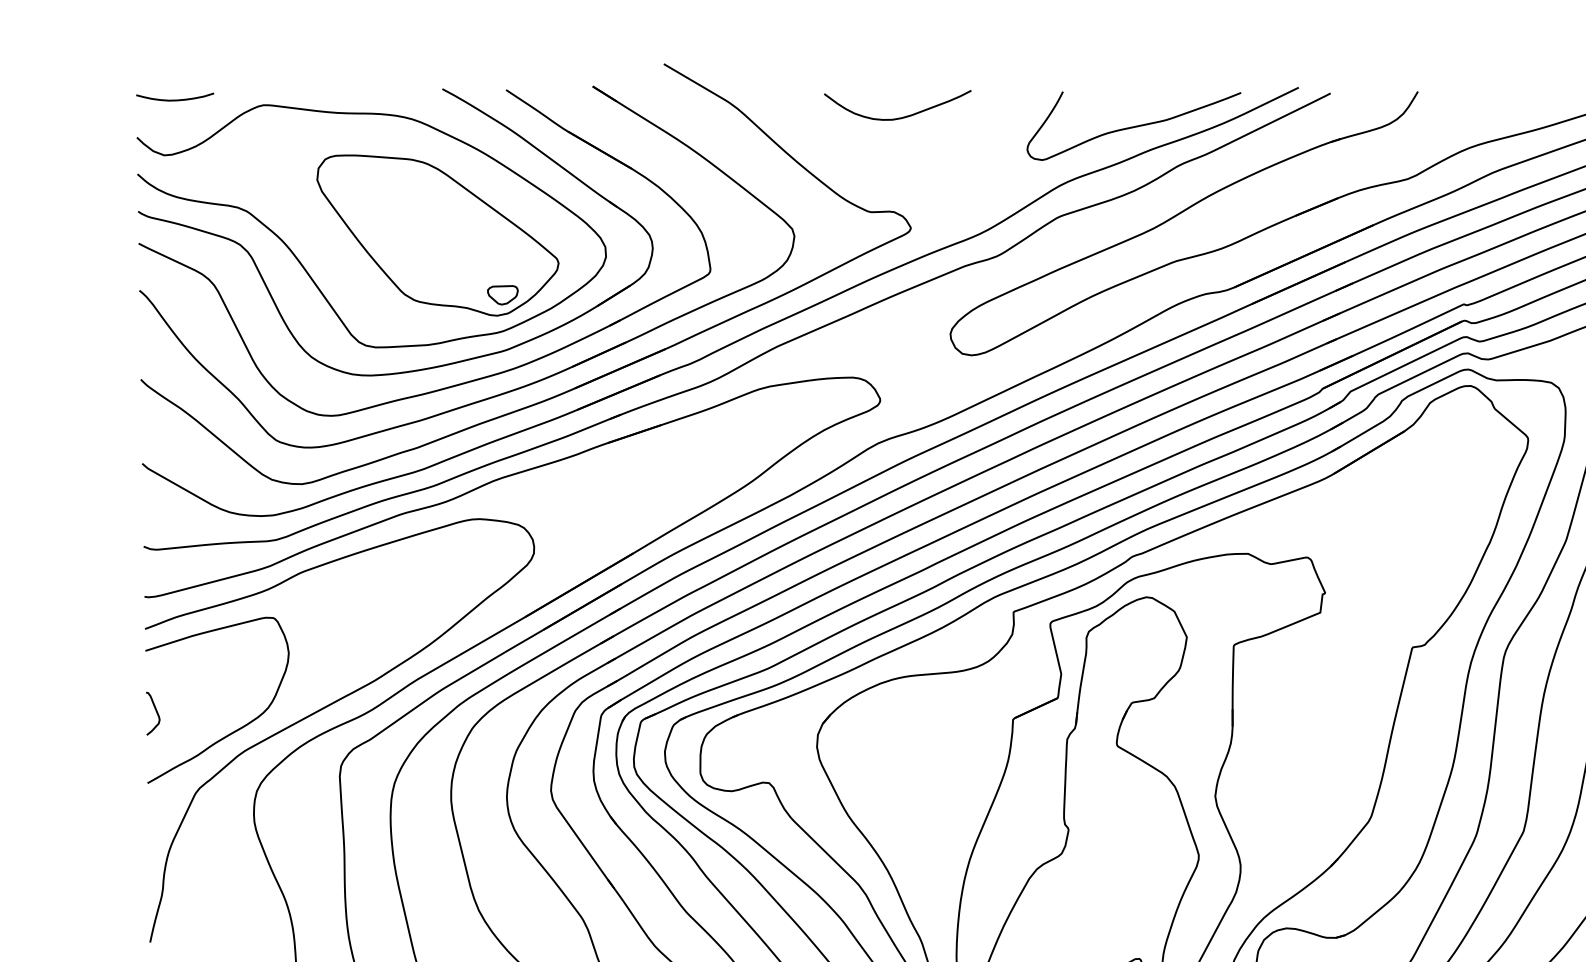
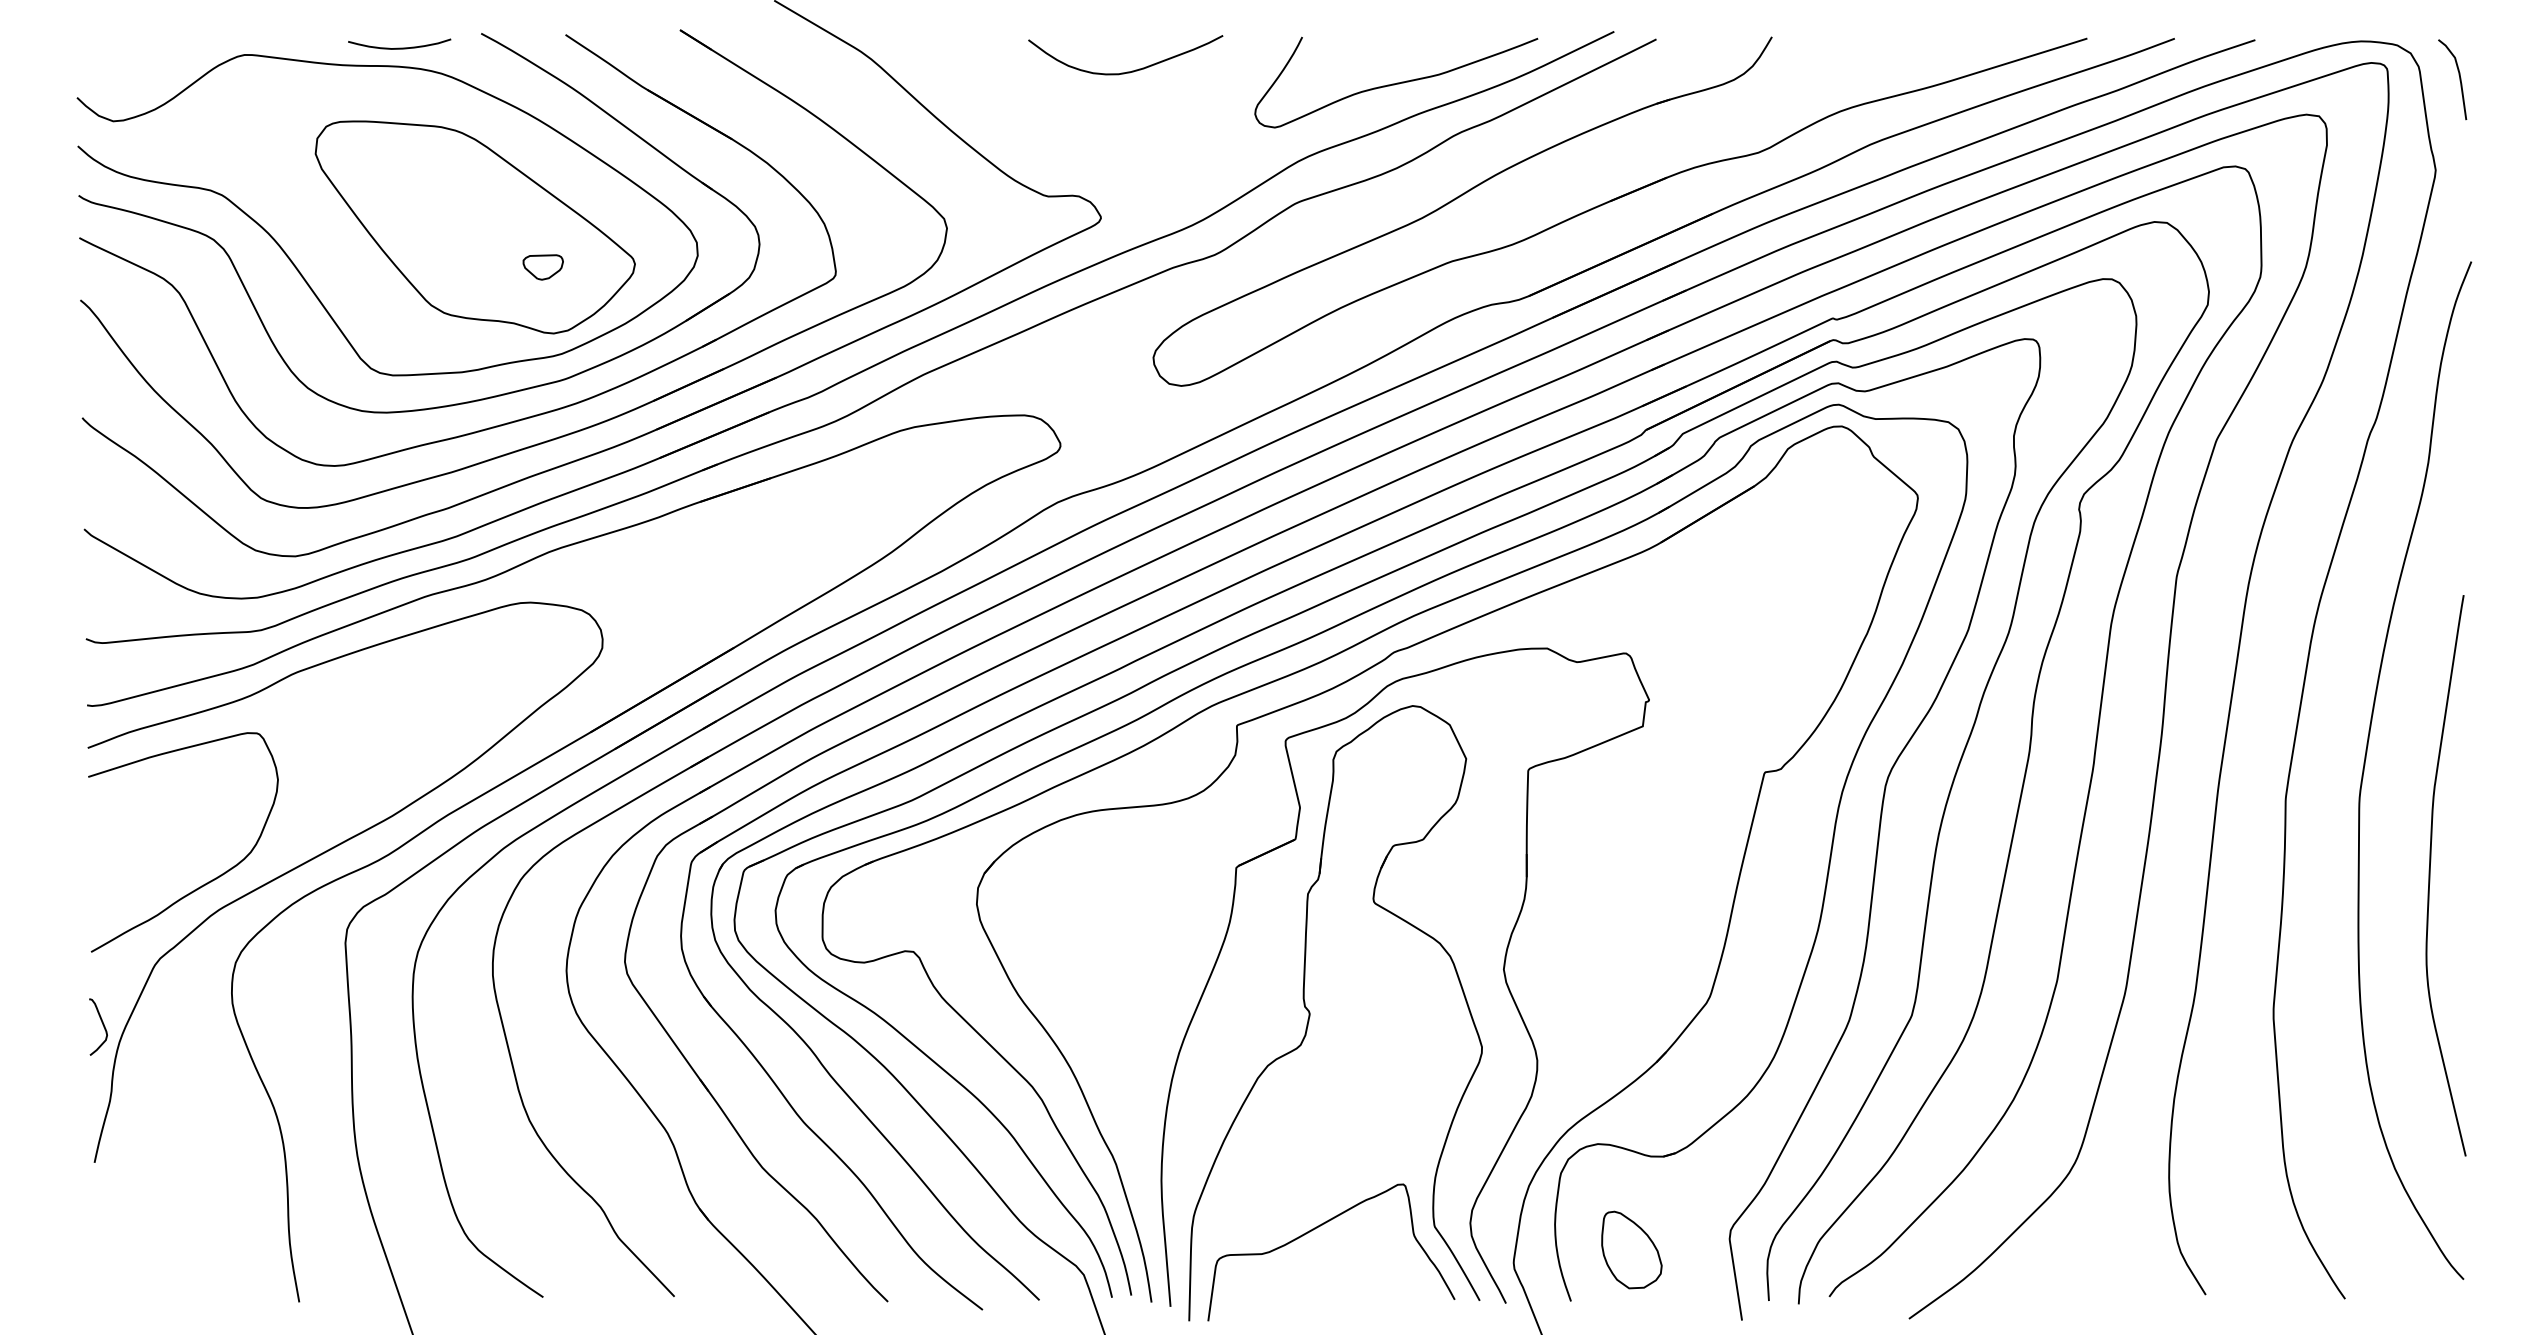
curve: (175, 99) -> (399, 47), moved
curve: (899, 117) -> (1127, 71), moved
part: (502, 295) -> (542, 267), moved
curve: (156, 712) -> (102, 1025), moved

